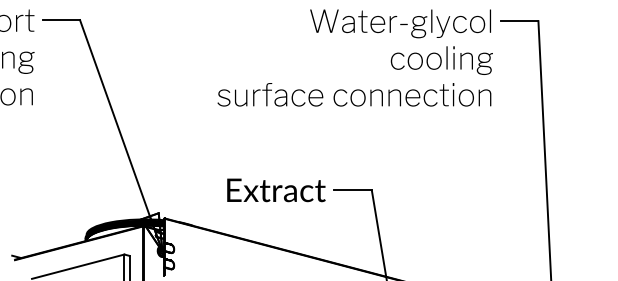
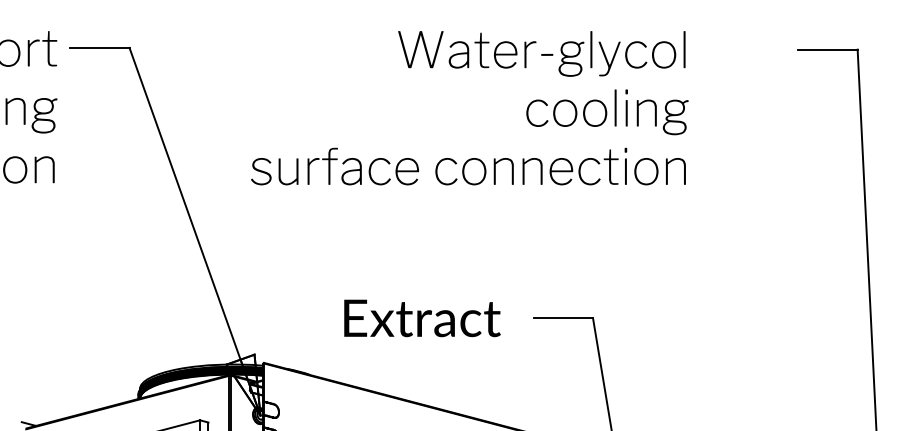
text: (354, 57) -> (468, 107), moved
text: (276, 190) -> (422, 318), moved

